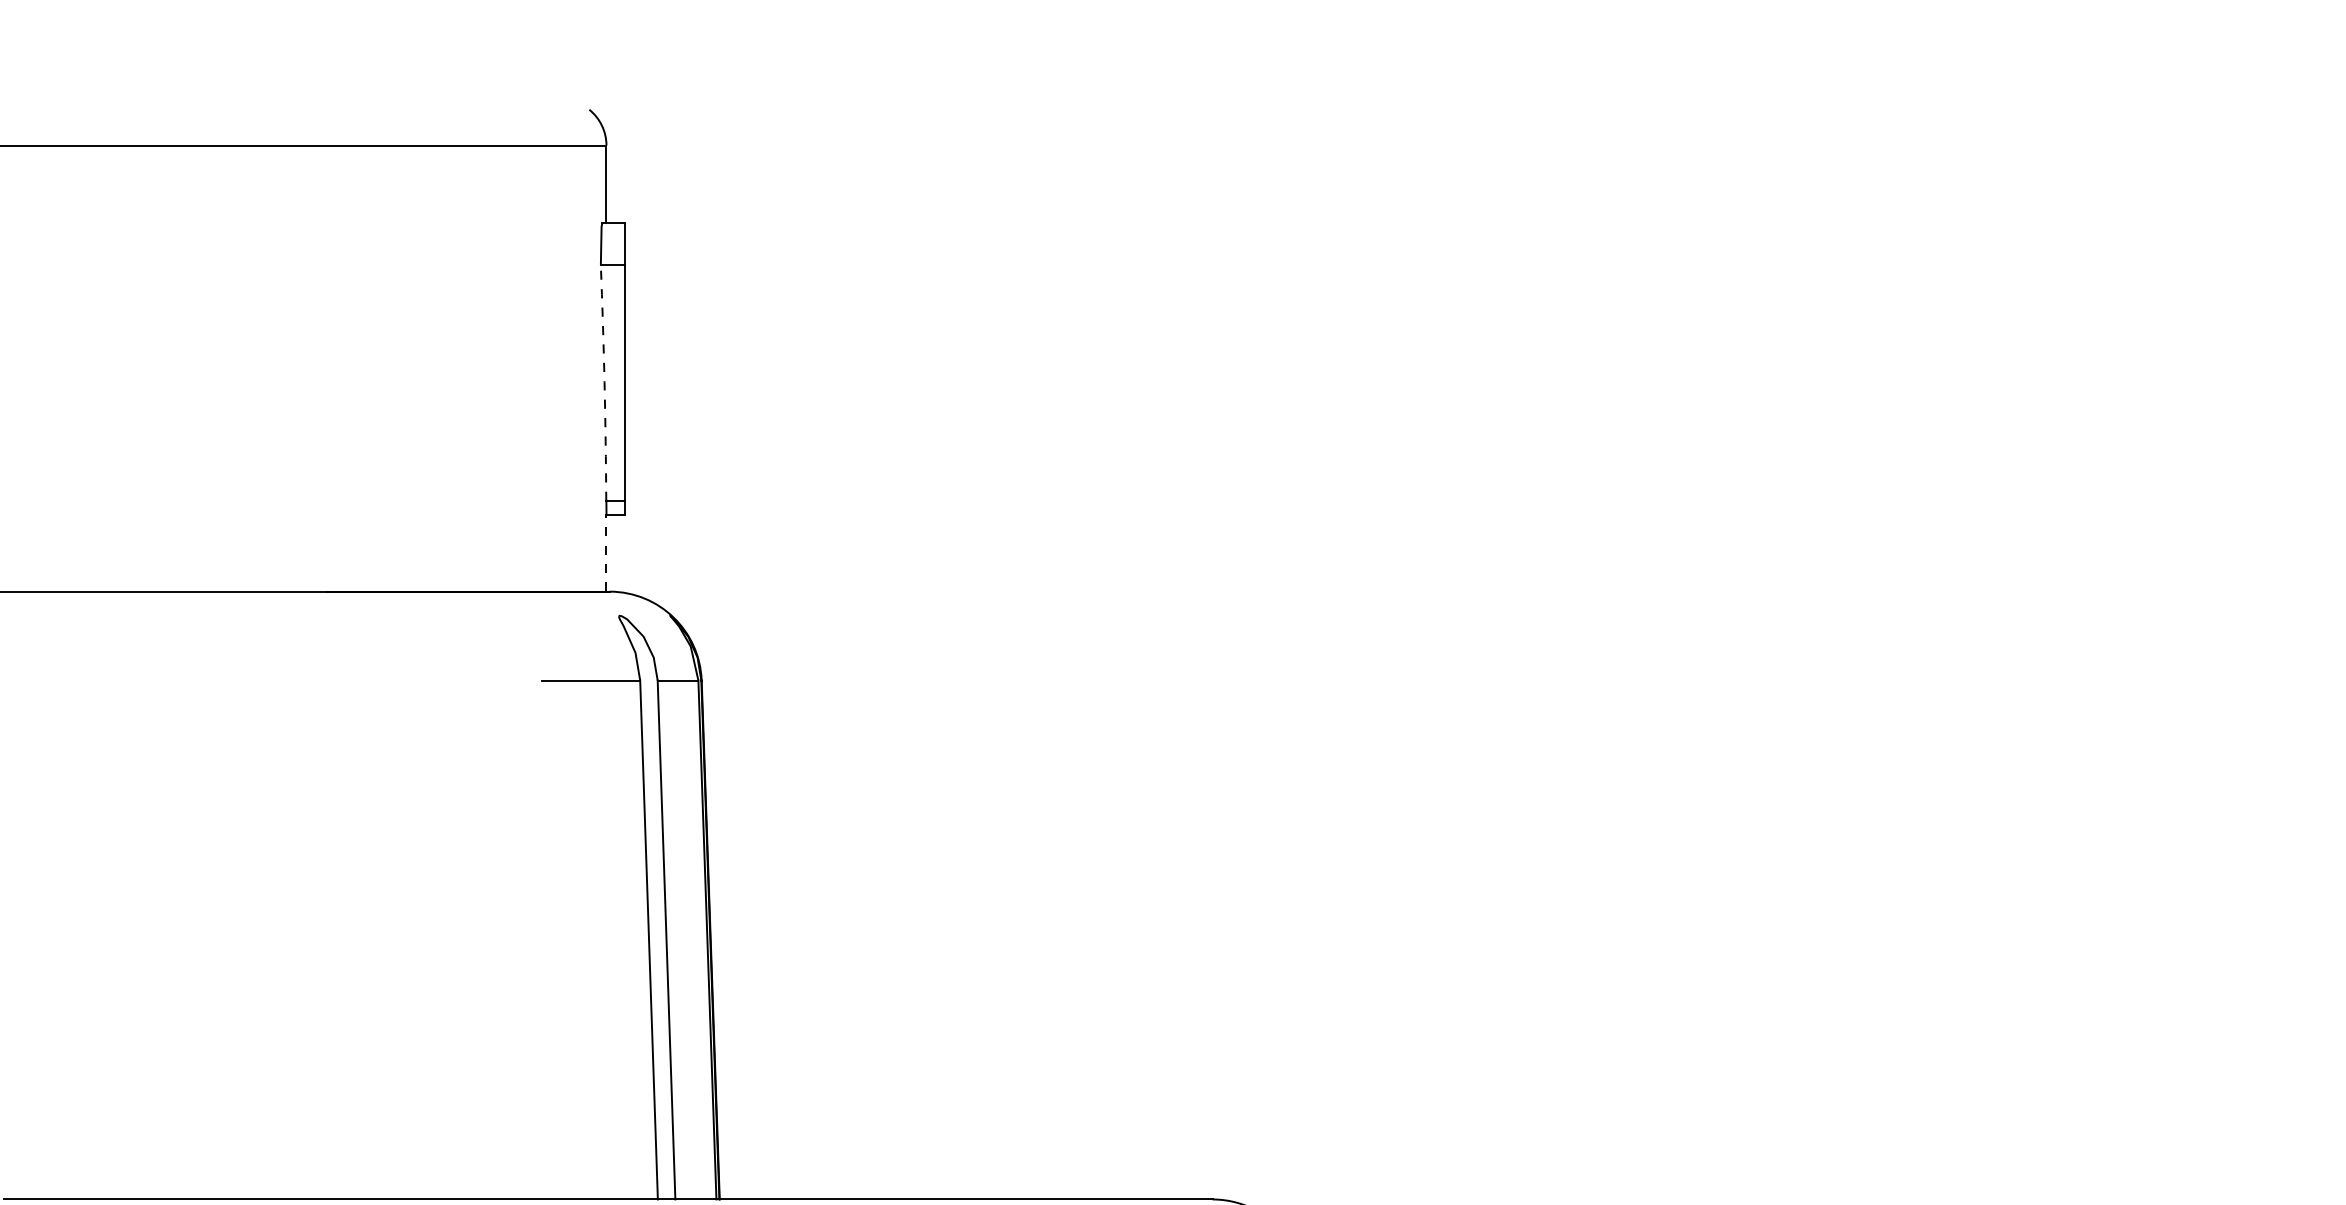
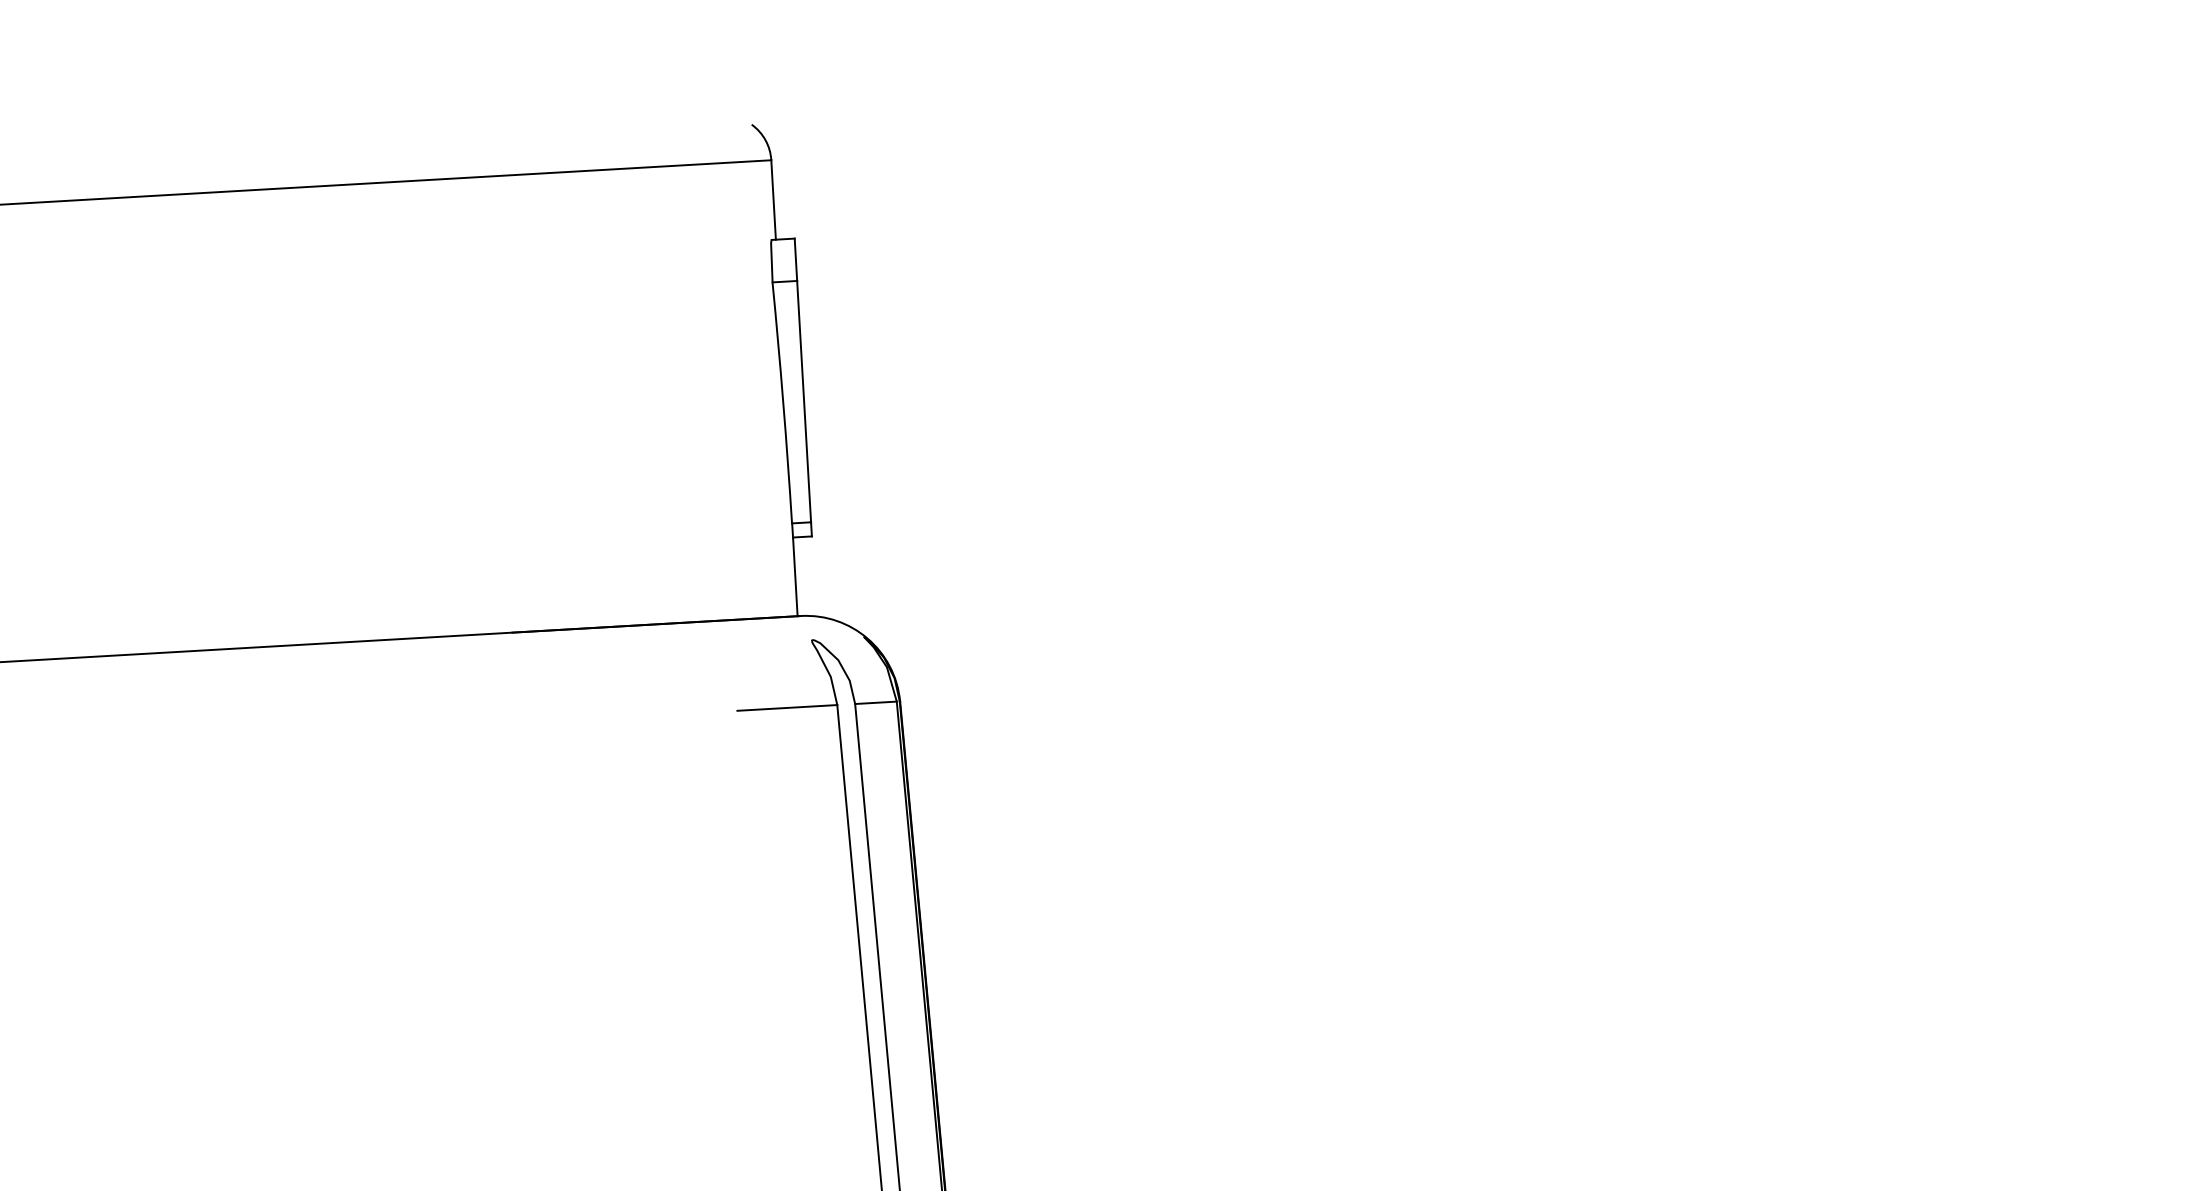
arc: (604, 382) -> (783, 402), dashed -> solid
line: (606, 552) -> (795, 576), dashed -> solid

